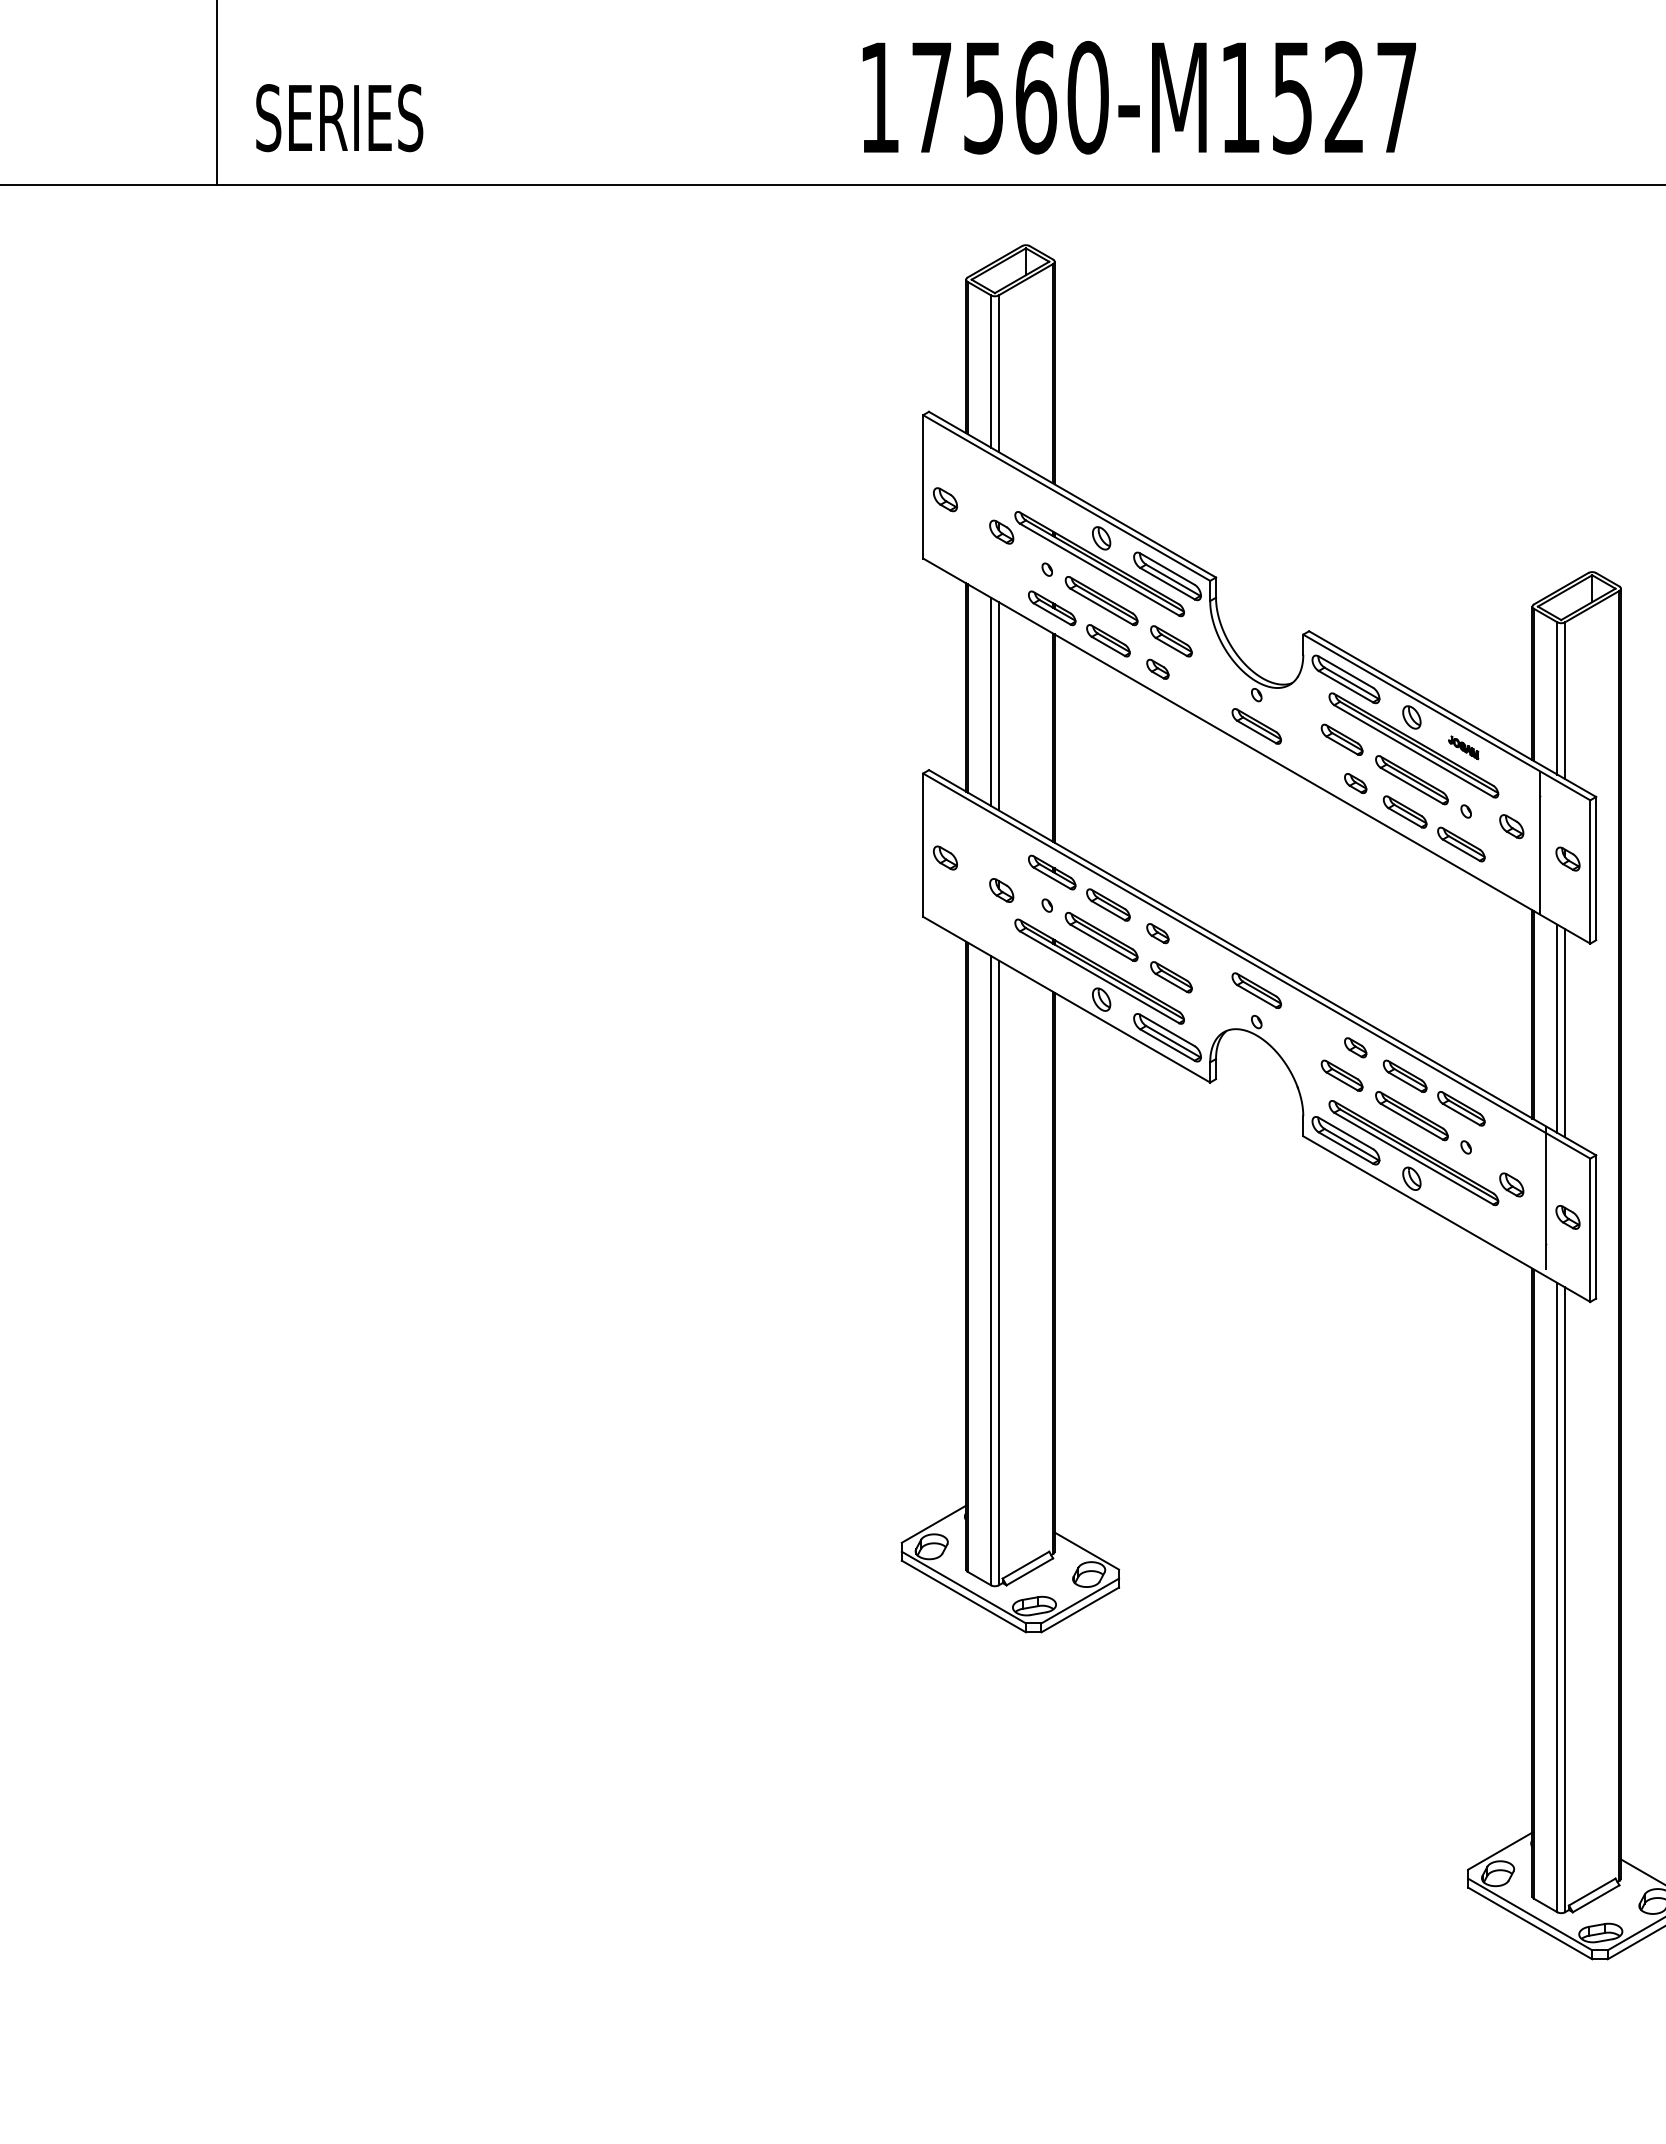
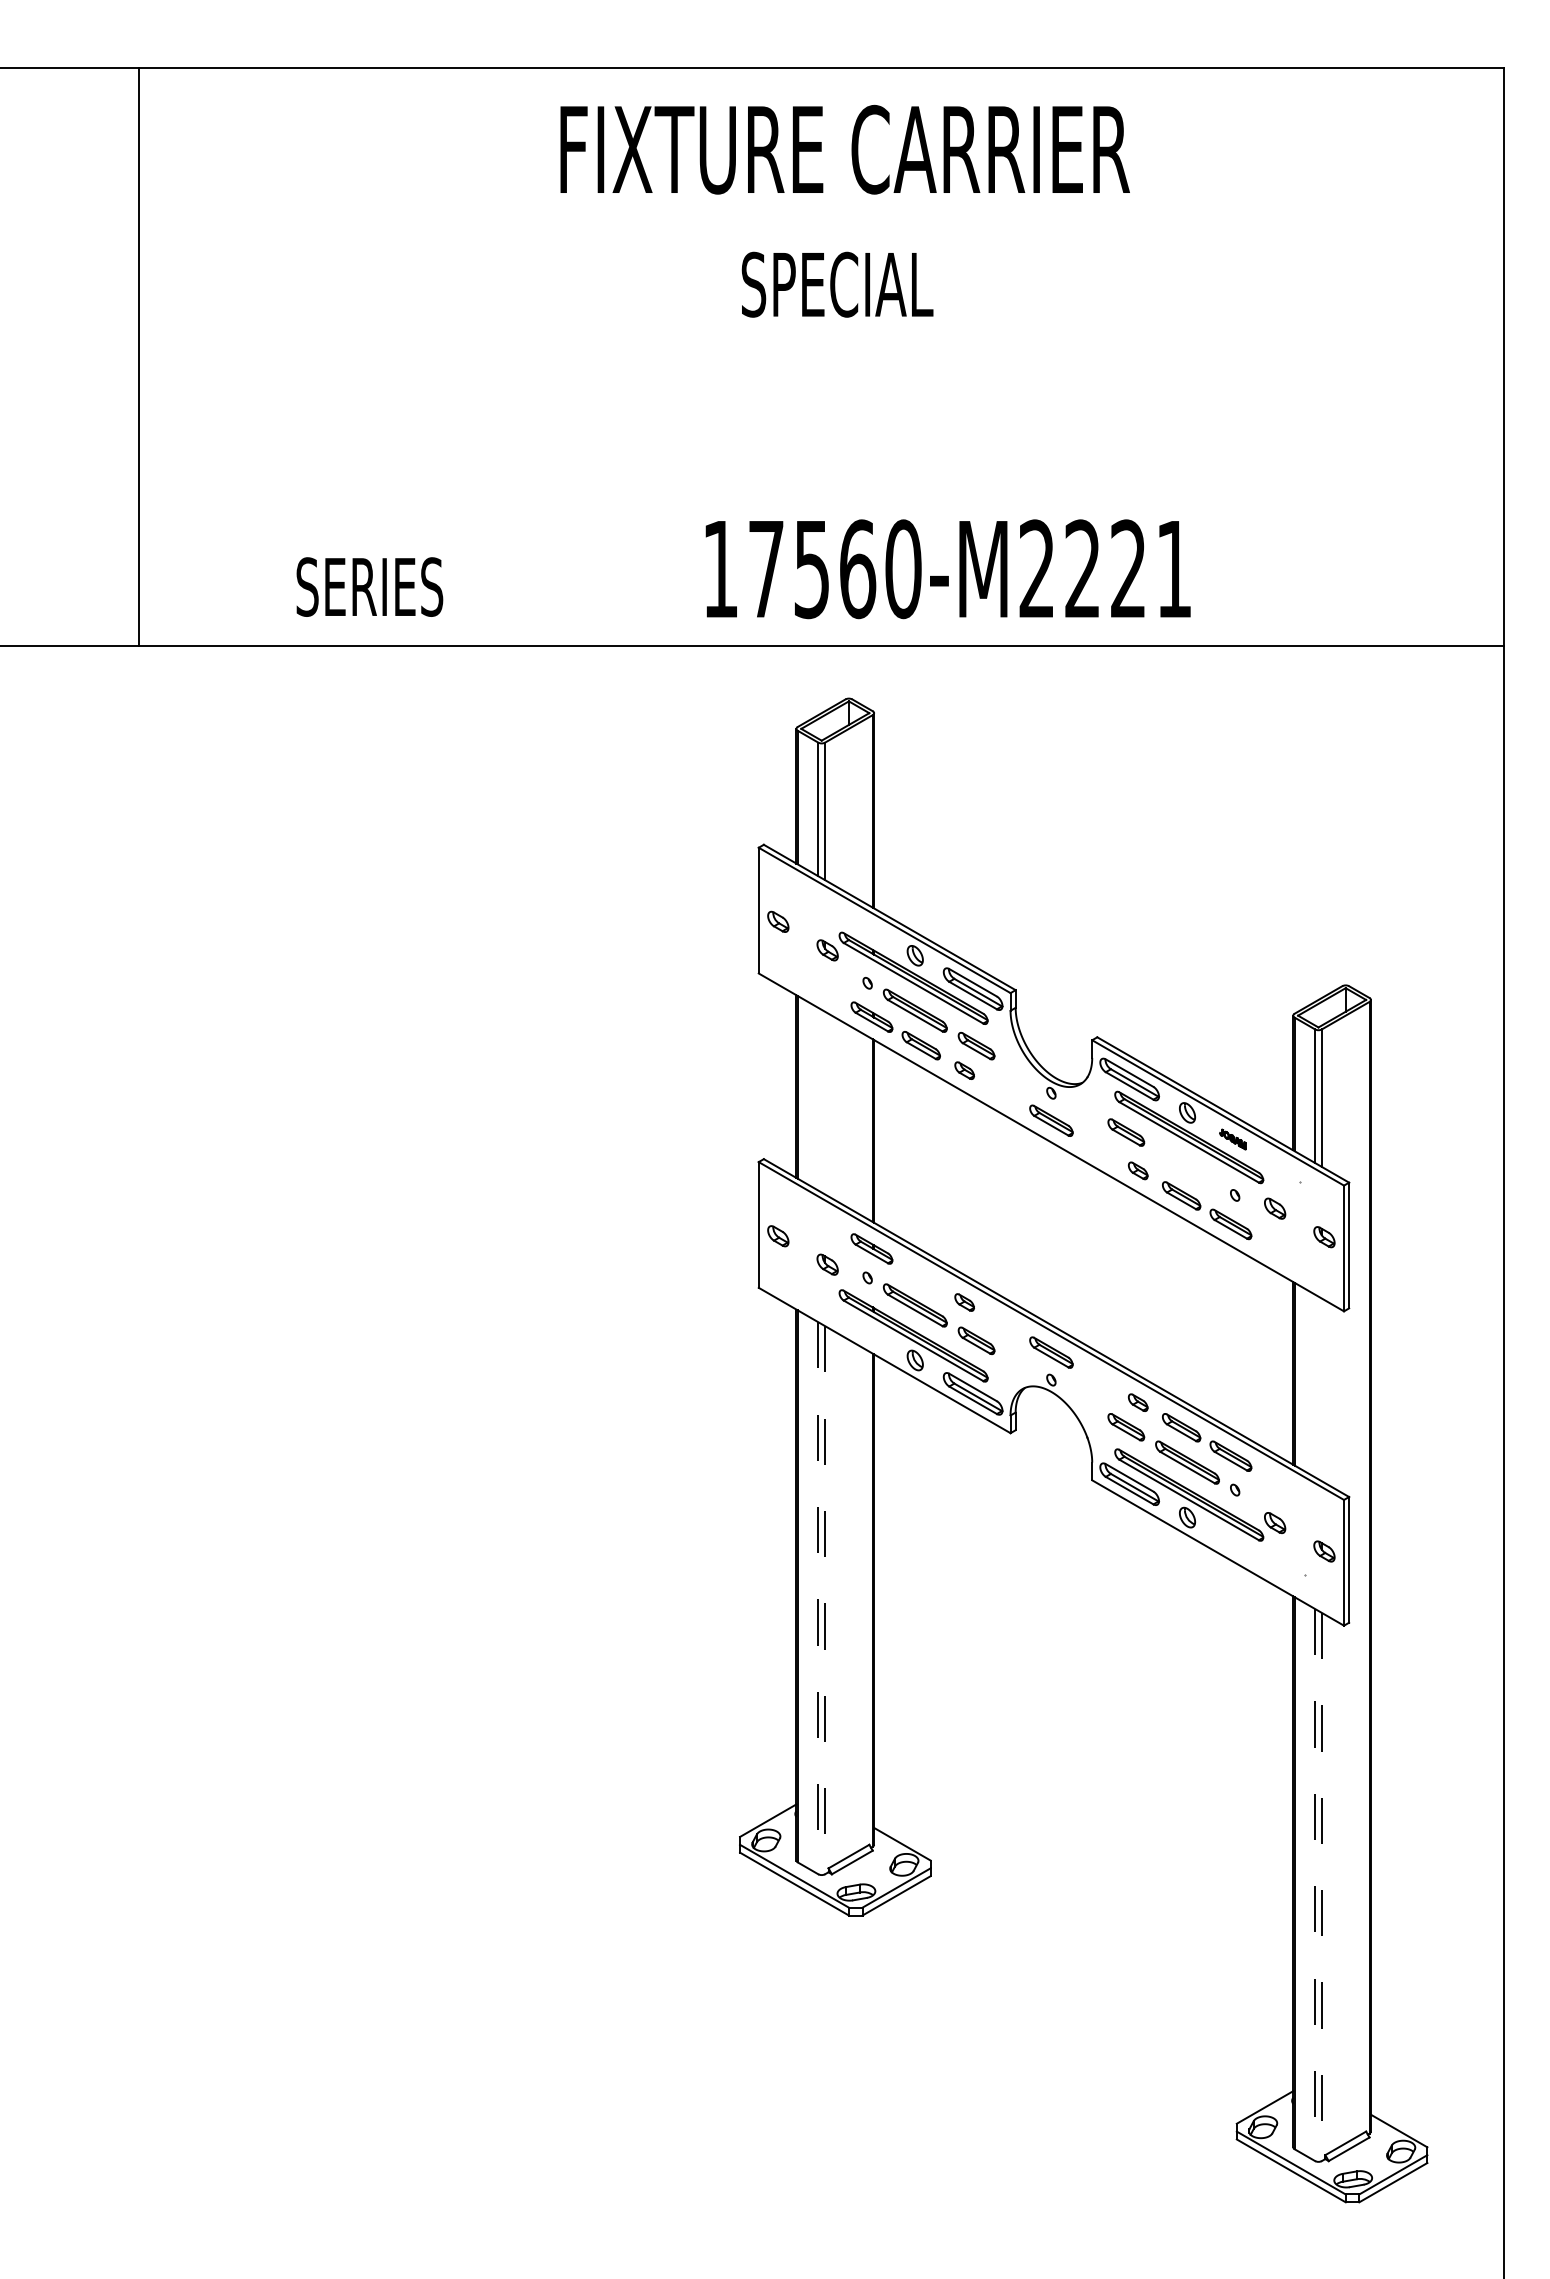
text: (1318, 98) -> (1105, 569), 17560-M1527 -> 17560-M2221
text: (339, 117) -> (369, 586), moved
line: (991, 701) -> (818, 1098), removed
line: (999, 705) -> (825, 1102), removed
part: (1411, 779) -> (1187, 1167), removed
line: (1539, 842) -> (1299, 1222), removed
part: (1107, 905) -> (920, 1277), removed
line: (1557, 1028) -> (1315, 1385), removed
line: (1564, 1032) -> (1321, 1389), removed
line: (1545, 1198) -> (1304, 1534), removed
line: (991, 1270) -> (818, 1598), solid -> dashed
line: (999, 1273) -> (825, 1600), solid -> dashed
line: (1557, 1598) -> (1315, 1885), solid -> dashed
line: (1564, 1600) -> (1321, 1887), solid -> dashed

